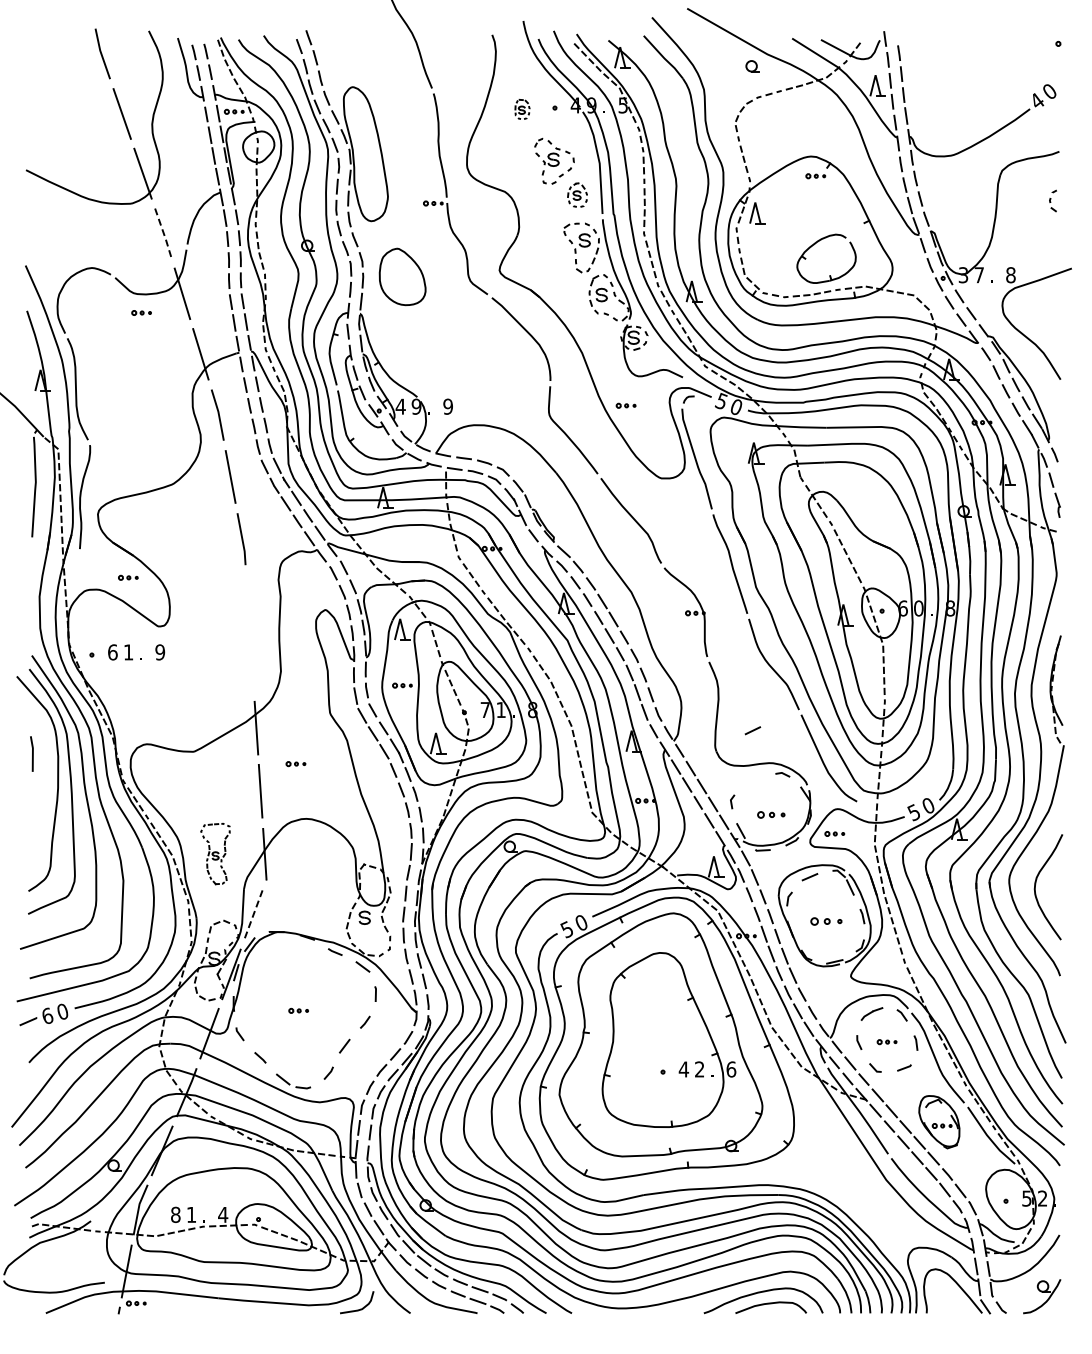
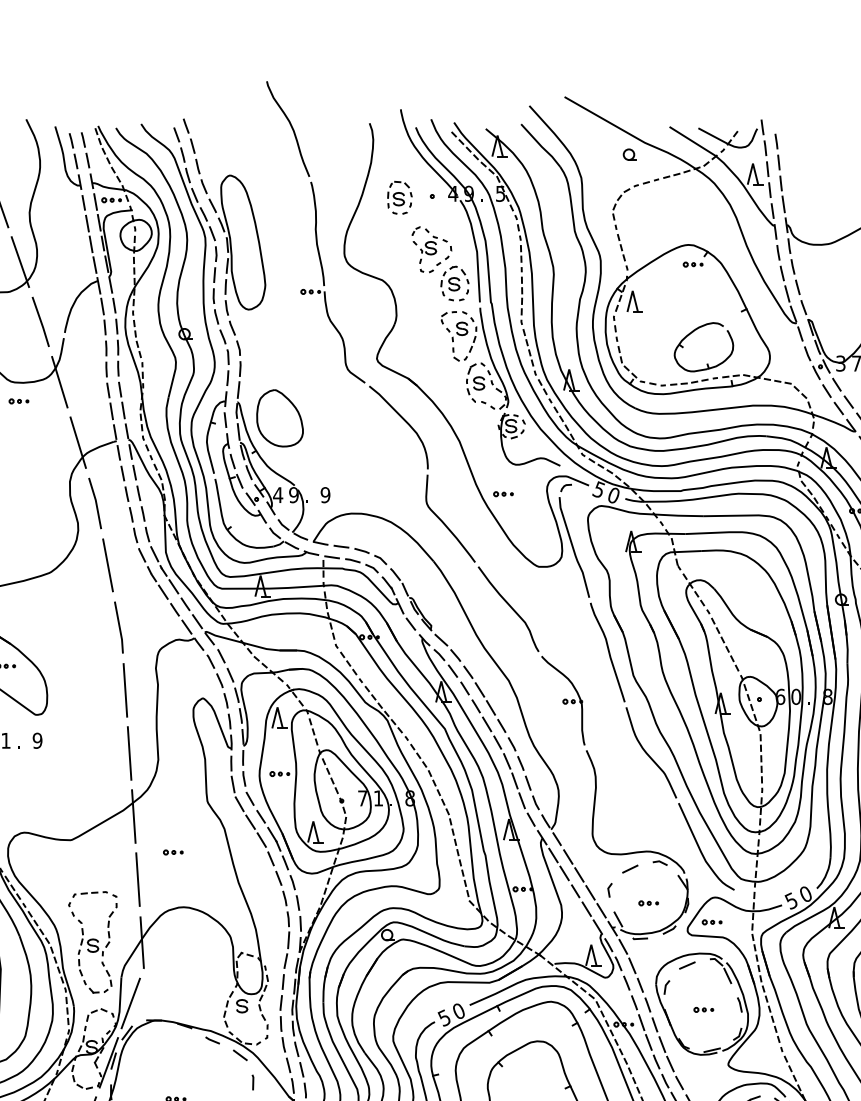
part: (522, 109) -> (399, 197), size x1.67
part: (577, 194) -> (454, 282), size x1.43
line: (163, 233) -> (40, 321), dashed -> solid
part: (402, 276) -> (279, 417), moved
line: (247, 601) -> (124, 689), added
line: (251, 664) -> (128, 752), added
line: (752, 730) -> (629, 868), moved
part: (771, 814) -> (648, 902), size x0.71
part: (215, 853) -> (92, 941), size x1.67
line: (253, 915) -> (130, 1003), dashed -> solid
part: (826, 921) -> (703, 1009), size x0.62

